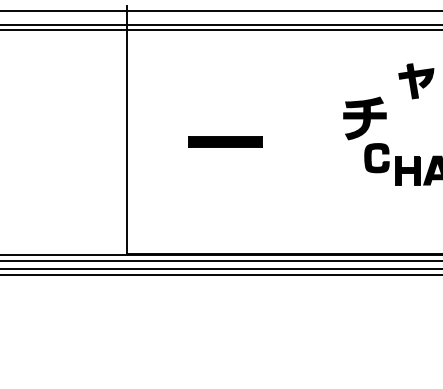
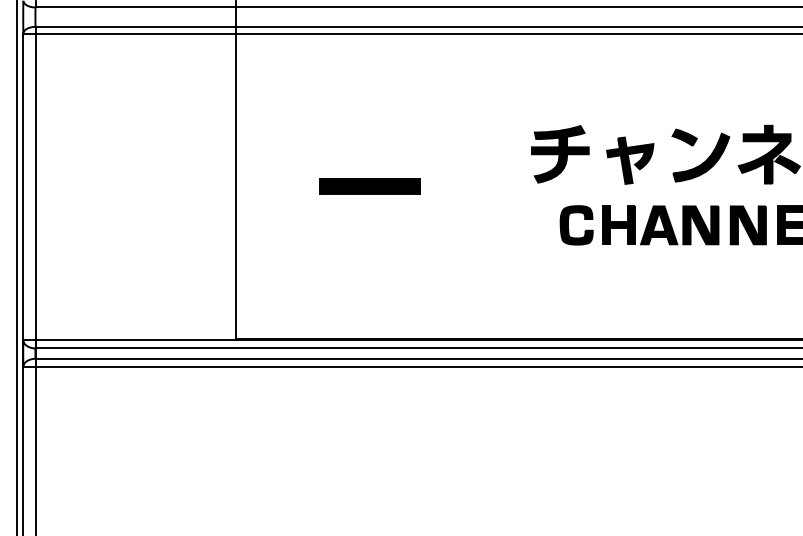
part: (416, 81) -> (630, 160), moved
part: (370, 158) -> (568, 225), moved

